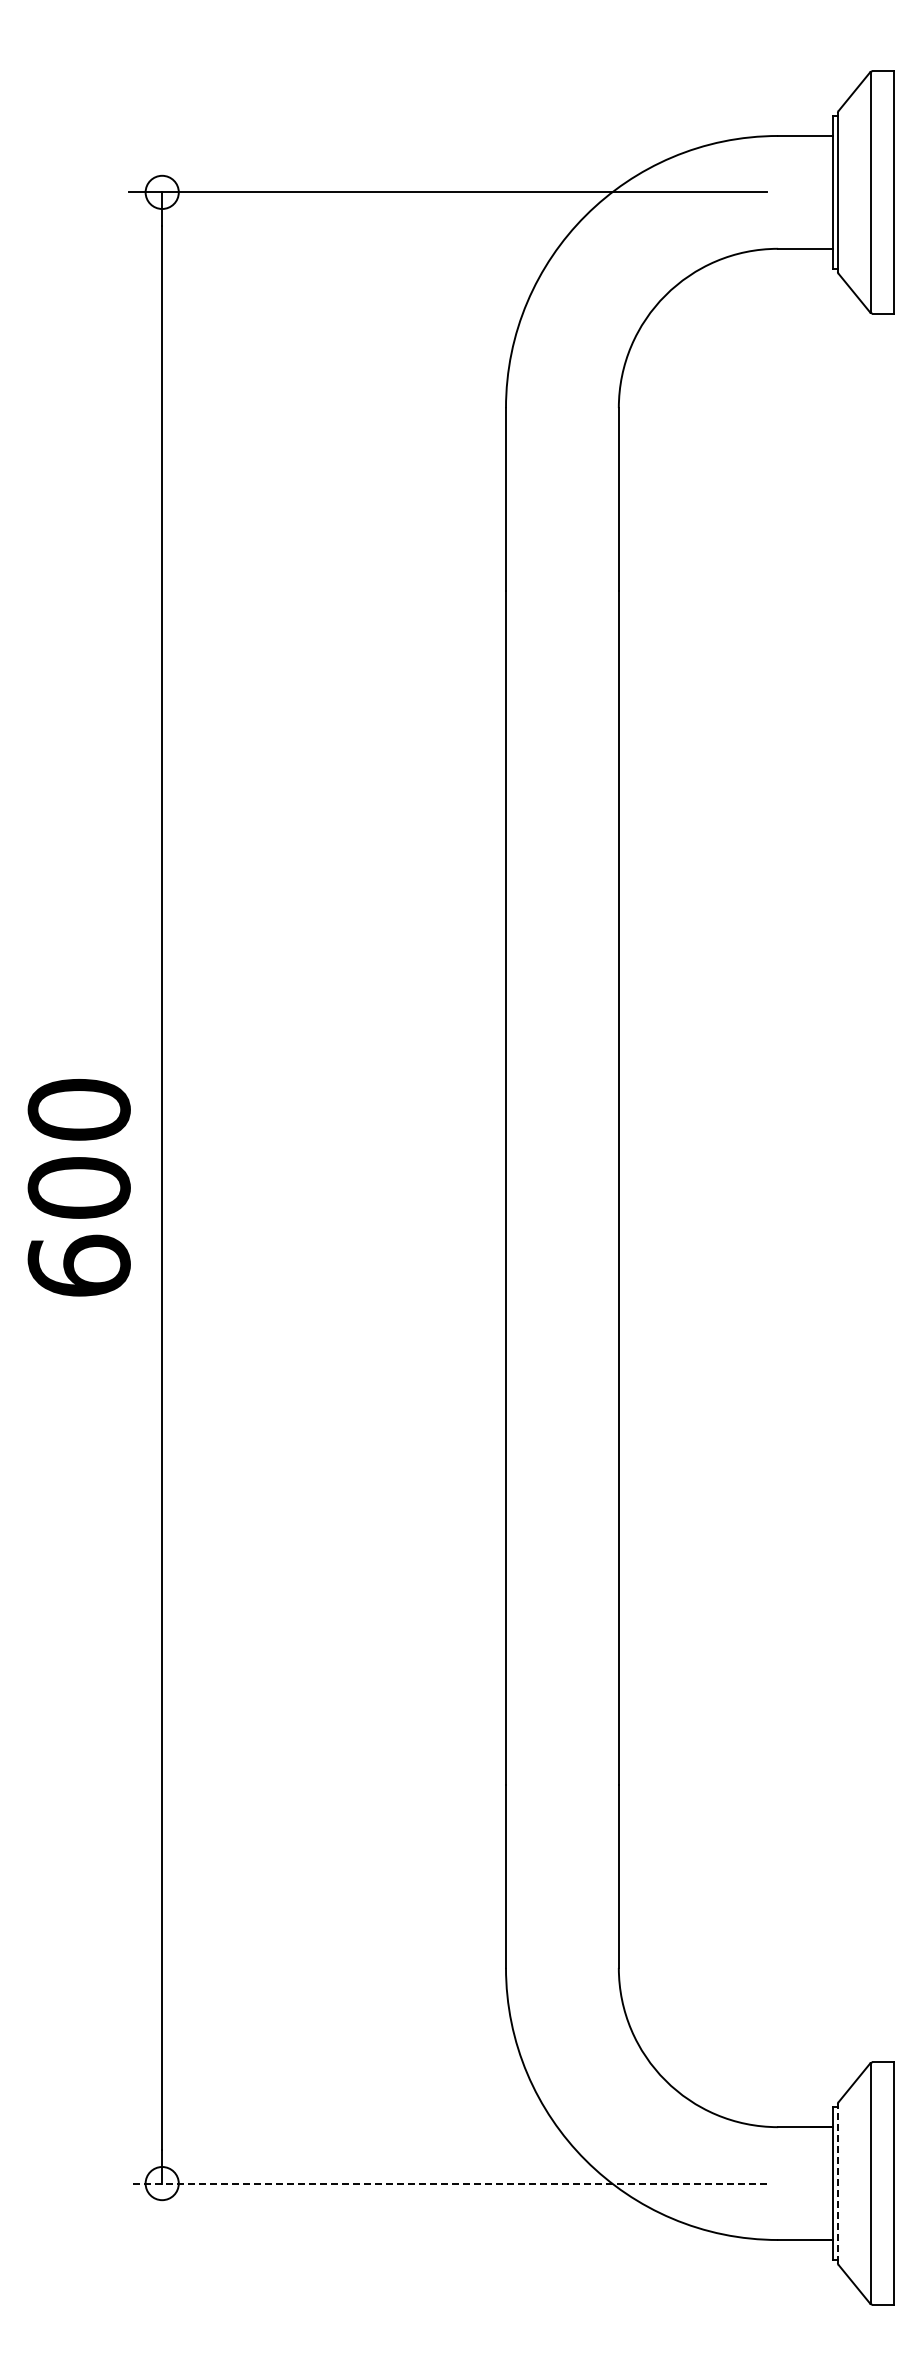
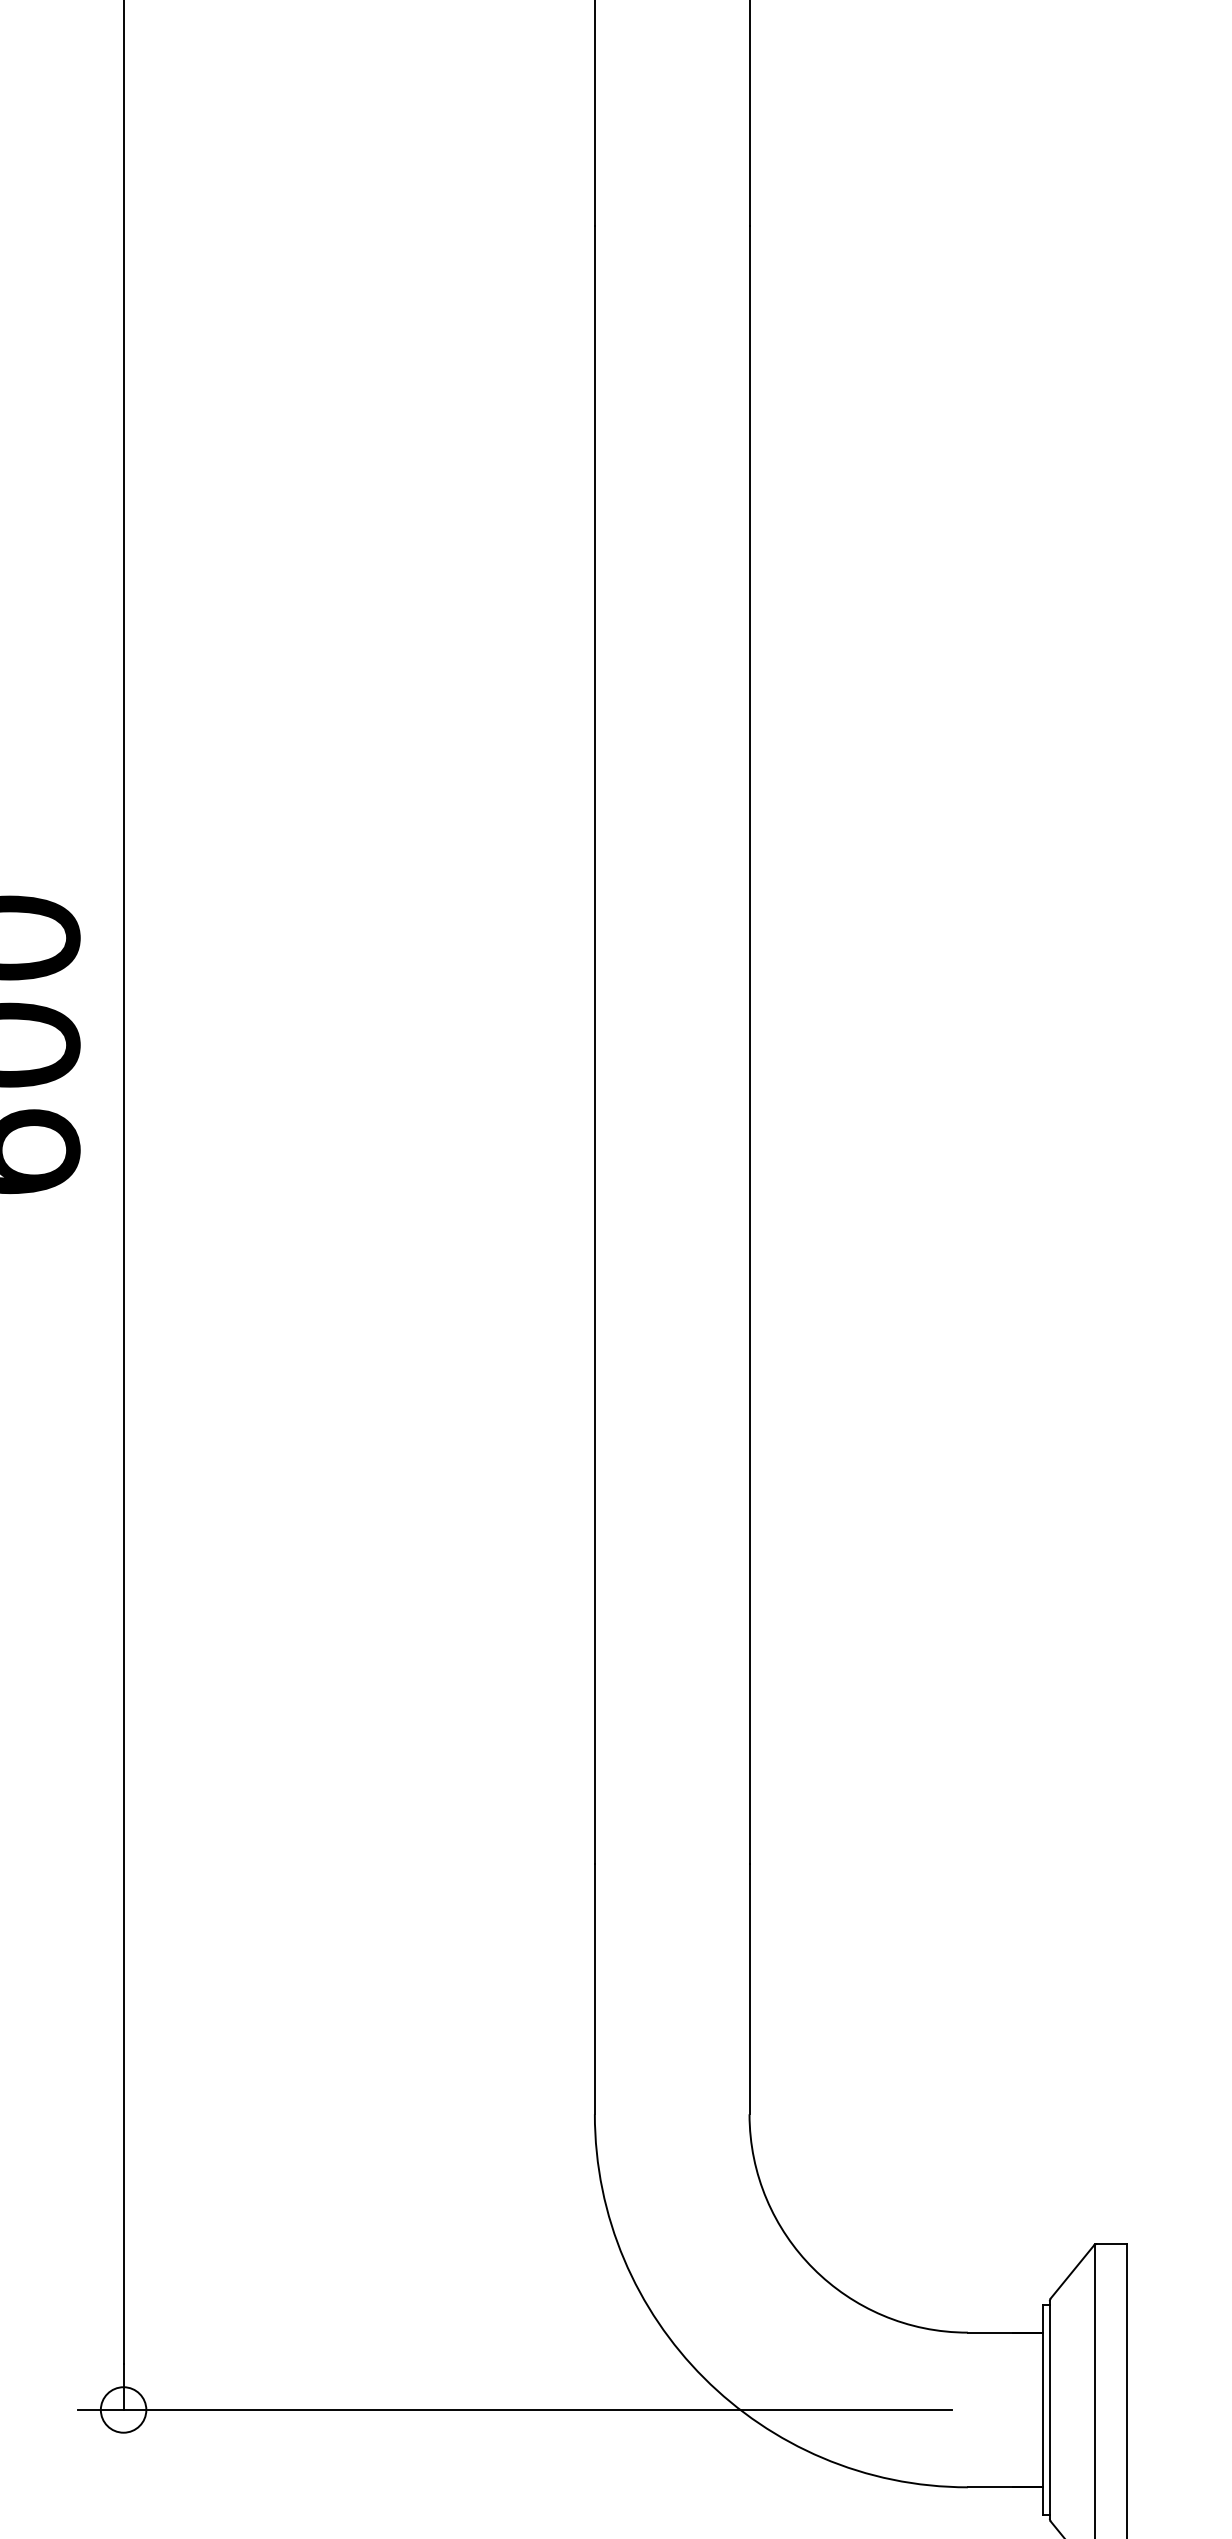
line: (447, 2183) -> (514, 2409), dashed -> solid
line: (837, 2183) -> (1049, 2409), dashed -> solid

